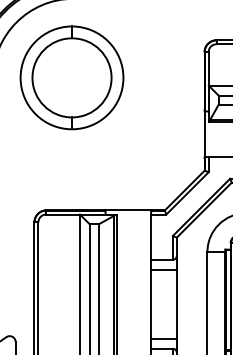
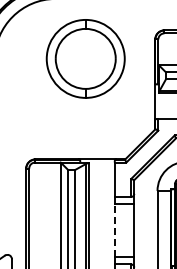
part: (71, 77) -> (85, 58), moved
line: (150, 304) -> (114, 230), solid -> dashed

